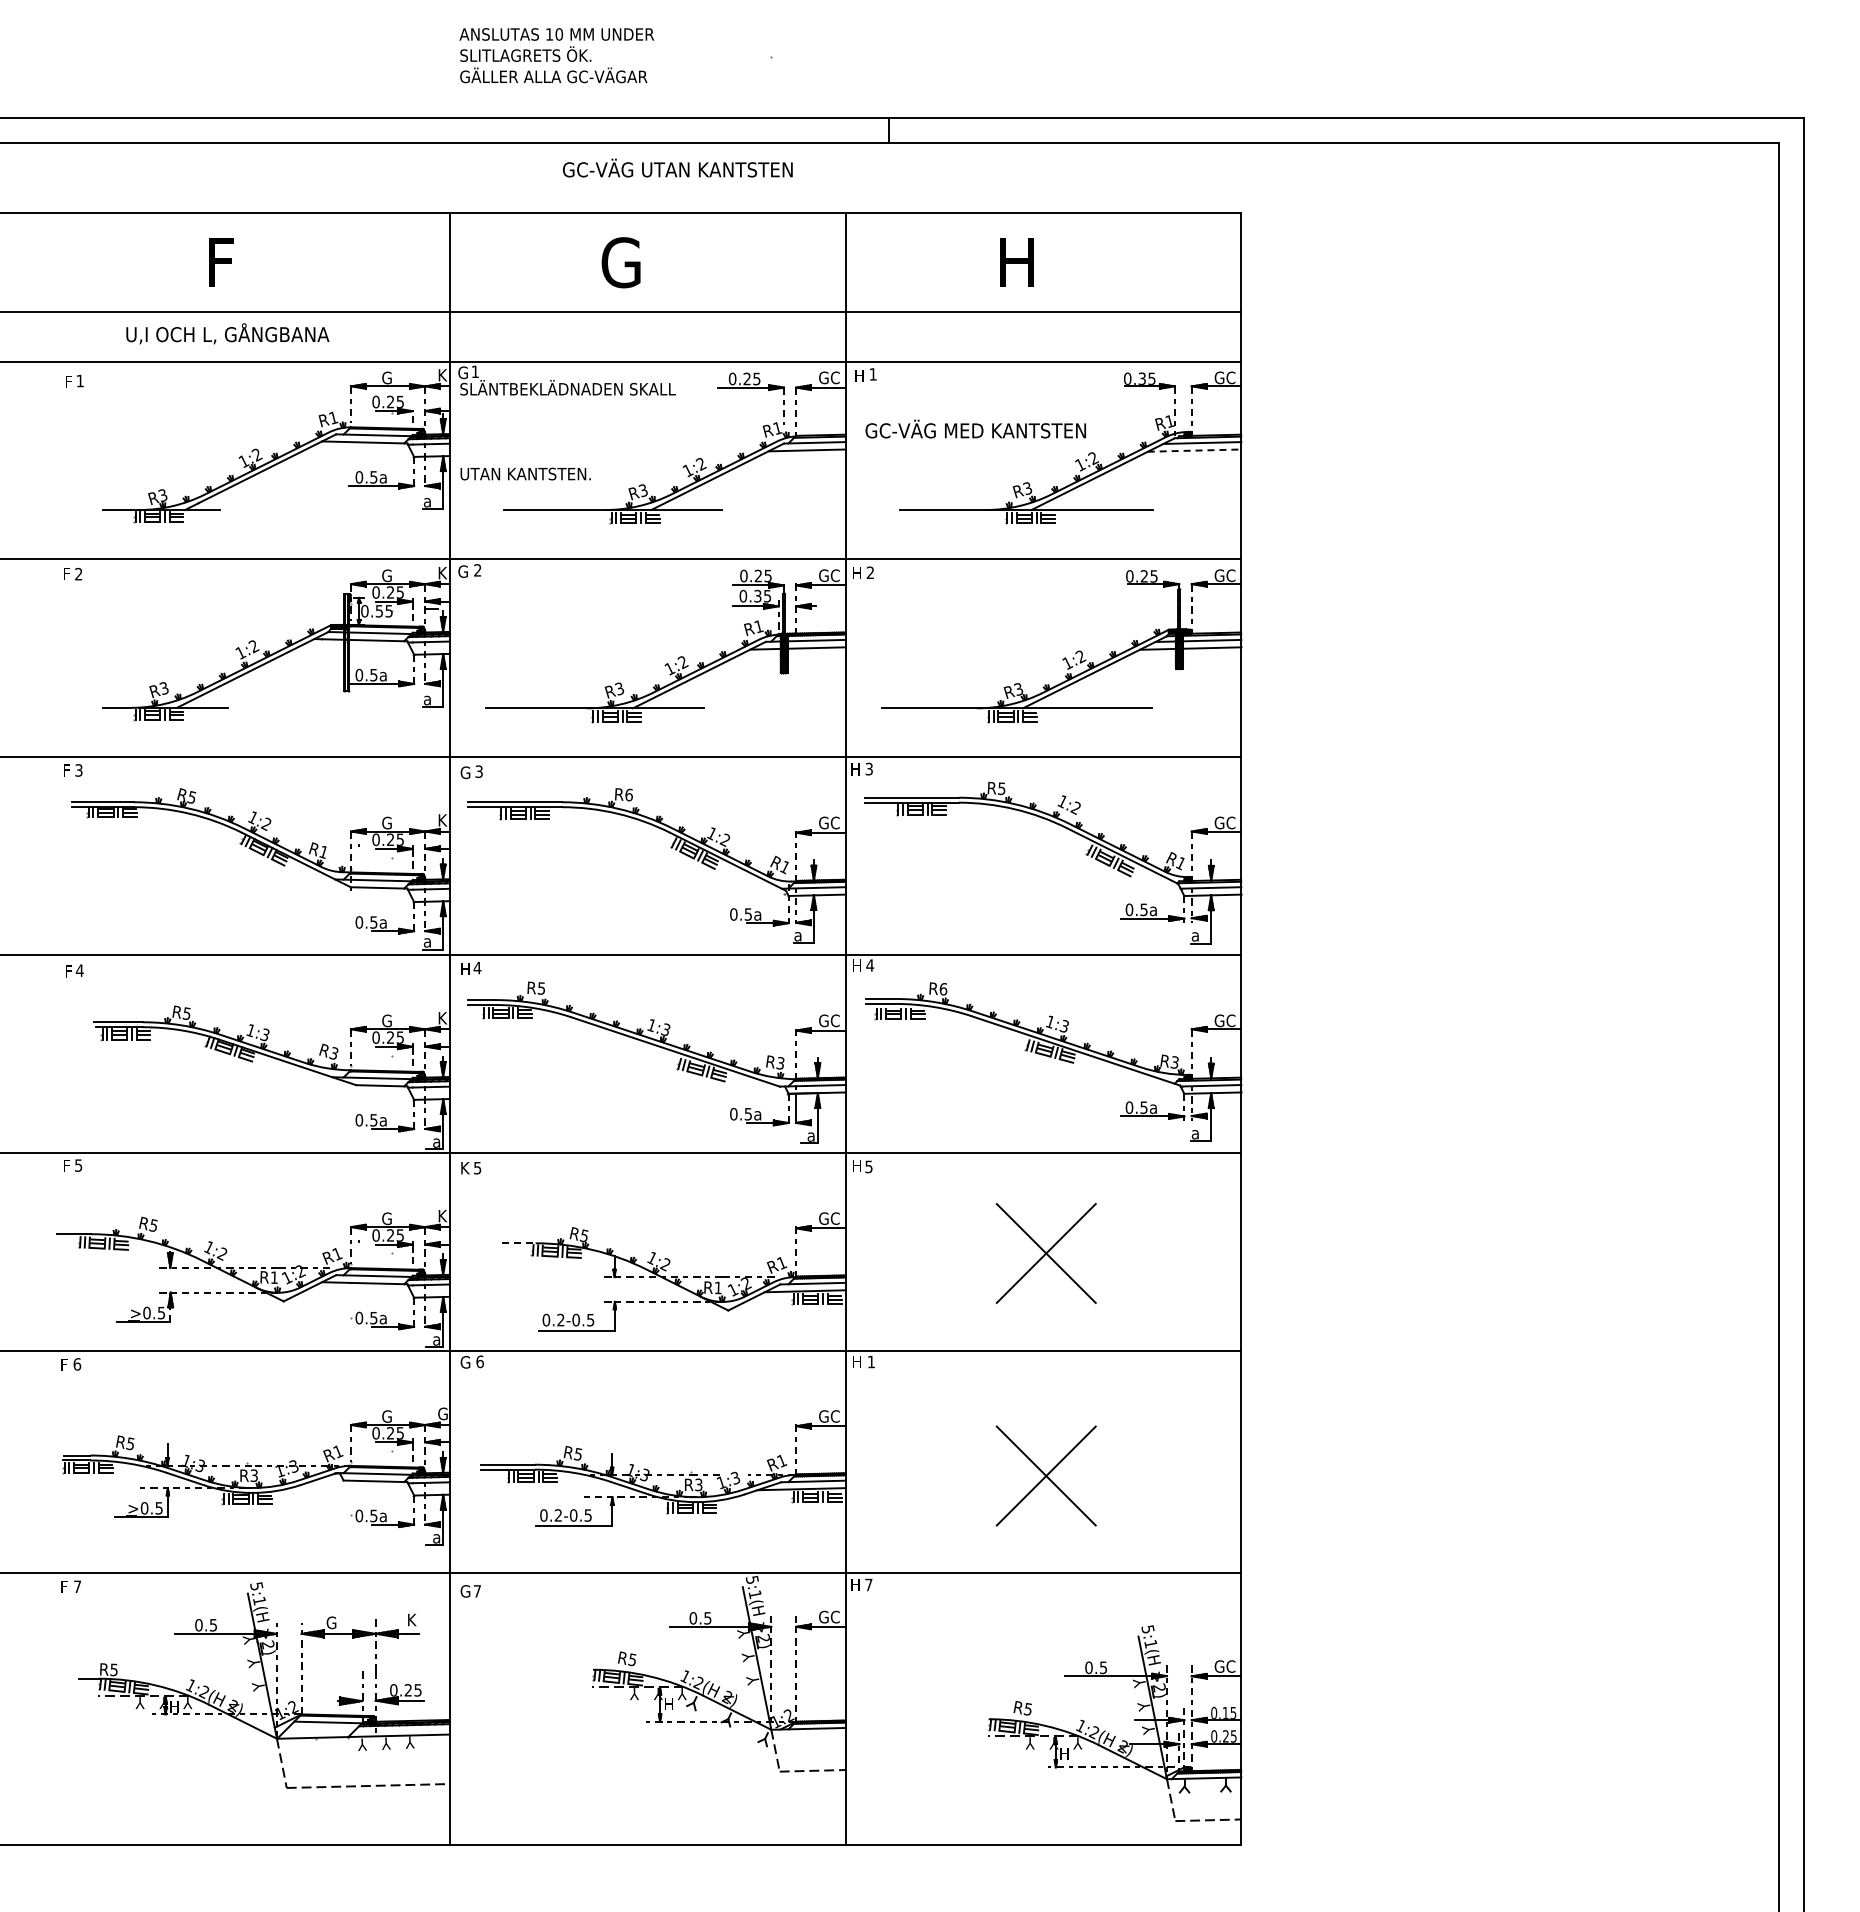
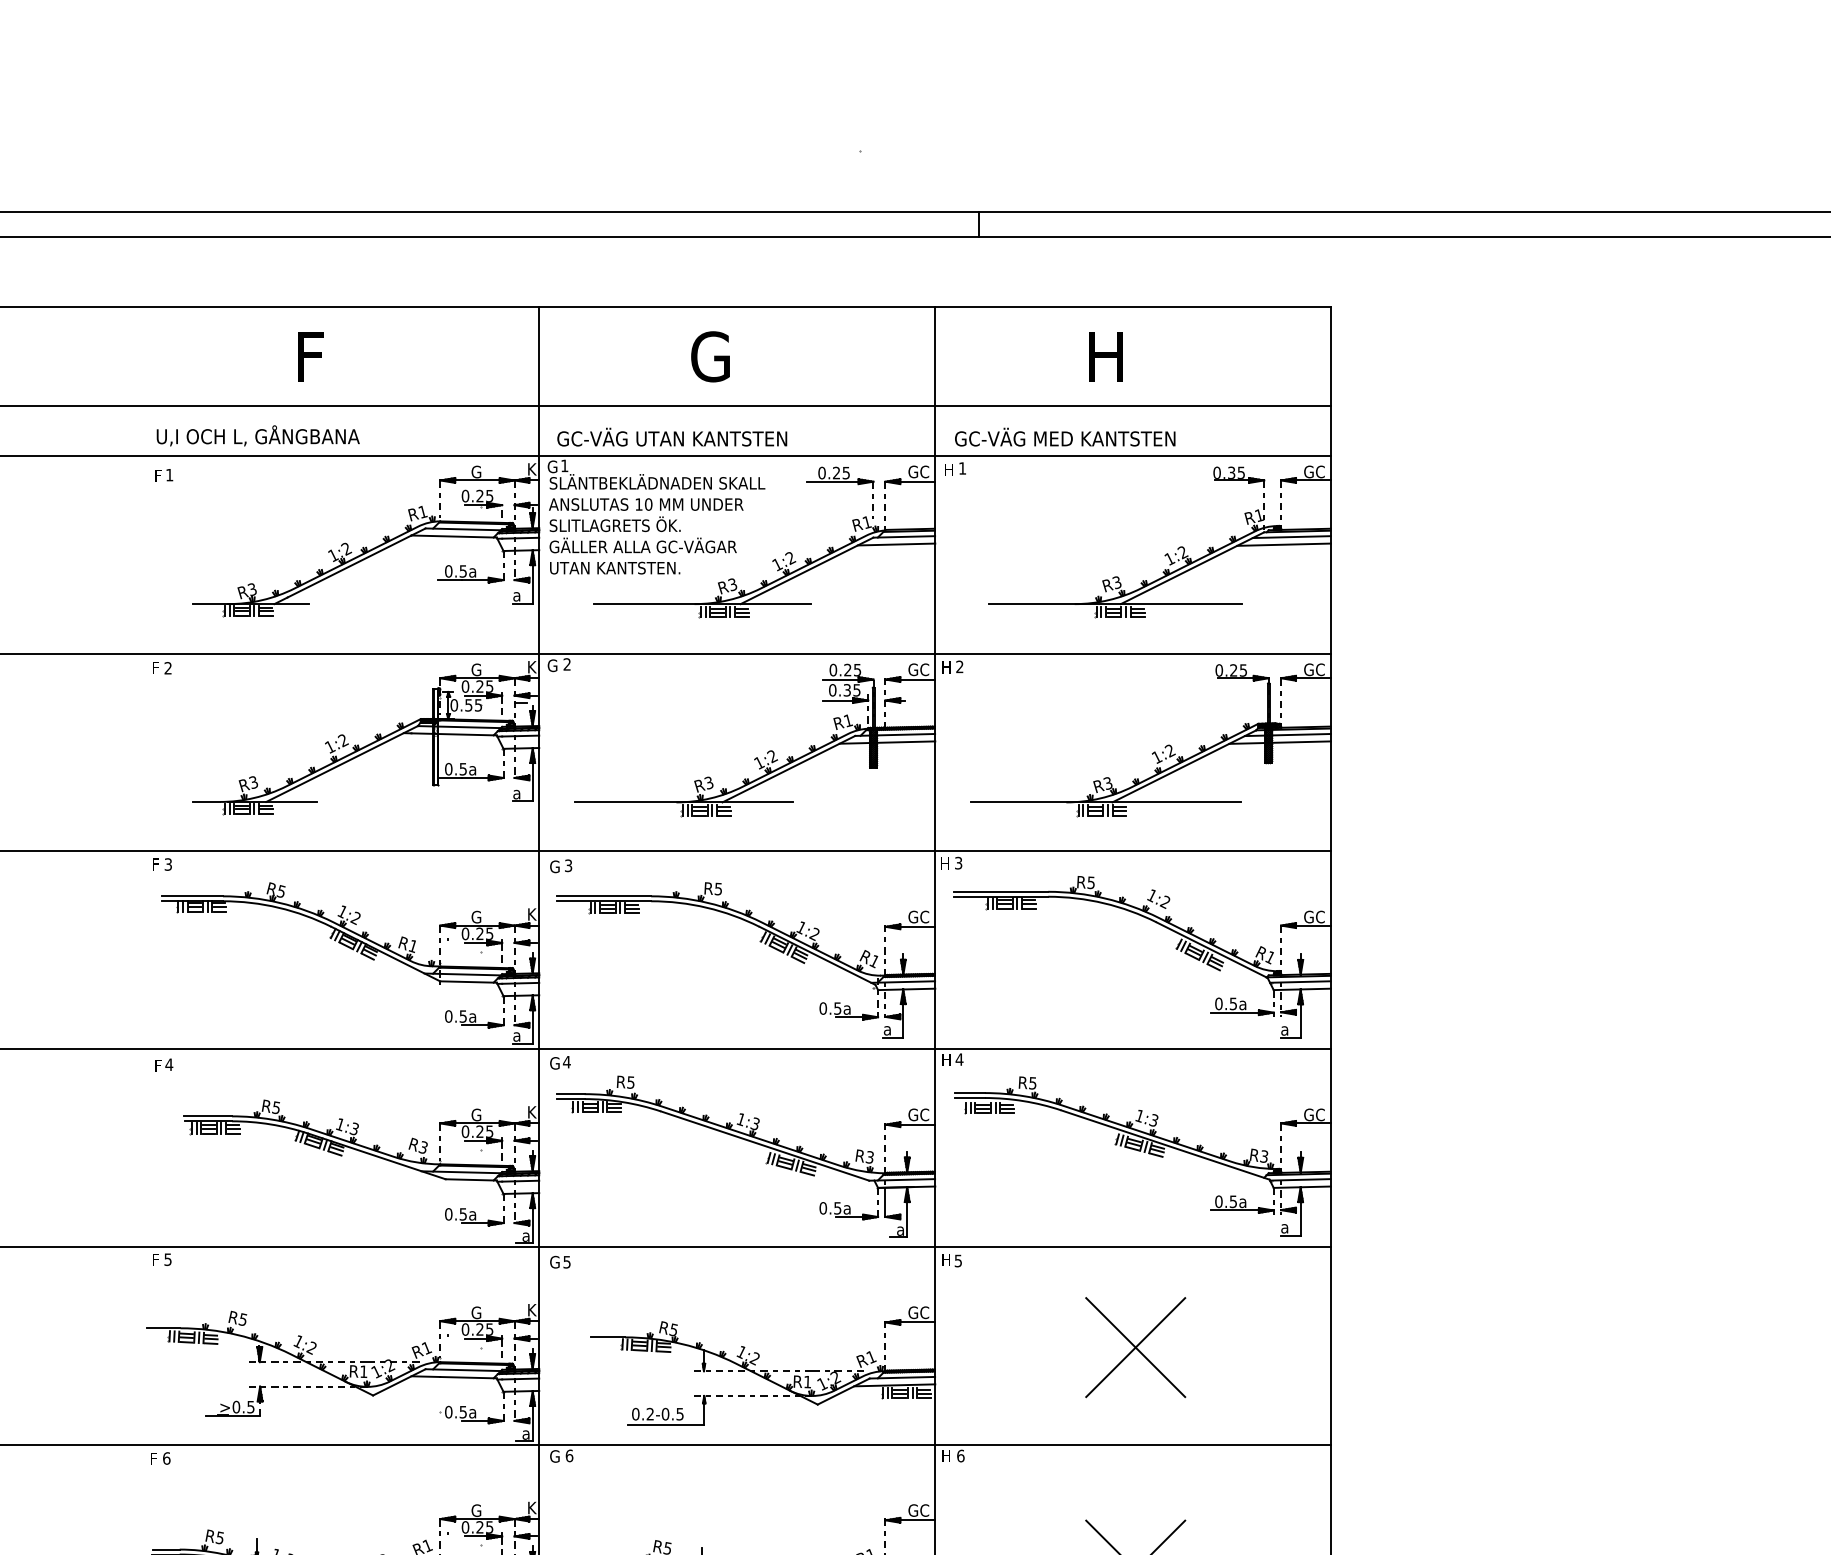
text: (556, 55) -> (645, 525), moved
text: (677, 167) -> (671, 436), moved
text: (227, 333) -> (257, 435), moved
text: (975, 428) -> (1064, 436), moved
line: (1194, 450) -> (1283, 544), dashed -> solid
text: (628, 794) -> (717, 888), R6 -> R5
text: (465, 969) -> (554, 1063), H -> G
text: (943, 989) -> (1032, 1083), R6 -> R5
text: (465, 1167) -> (554, 1261), K -> G
line: (518, 1243) -> (607, 1337), dashed -> solid
text: (871, 1361) -> (960, 1455), 1 -> 6
text: (442, 1413) -> (531, 1507), G -> K

